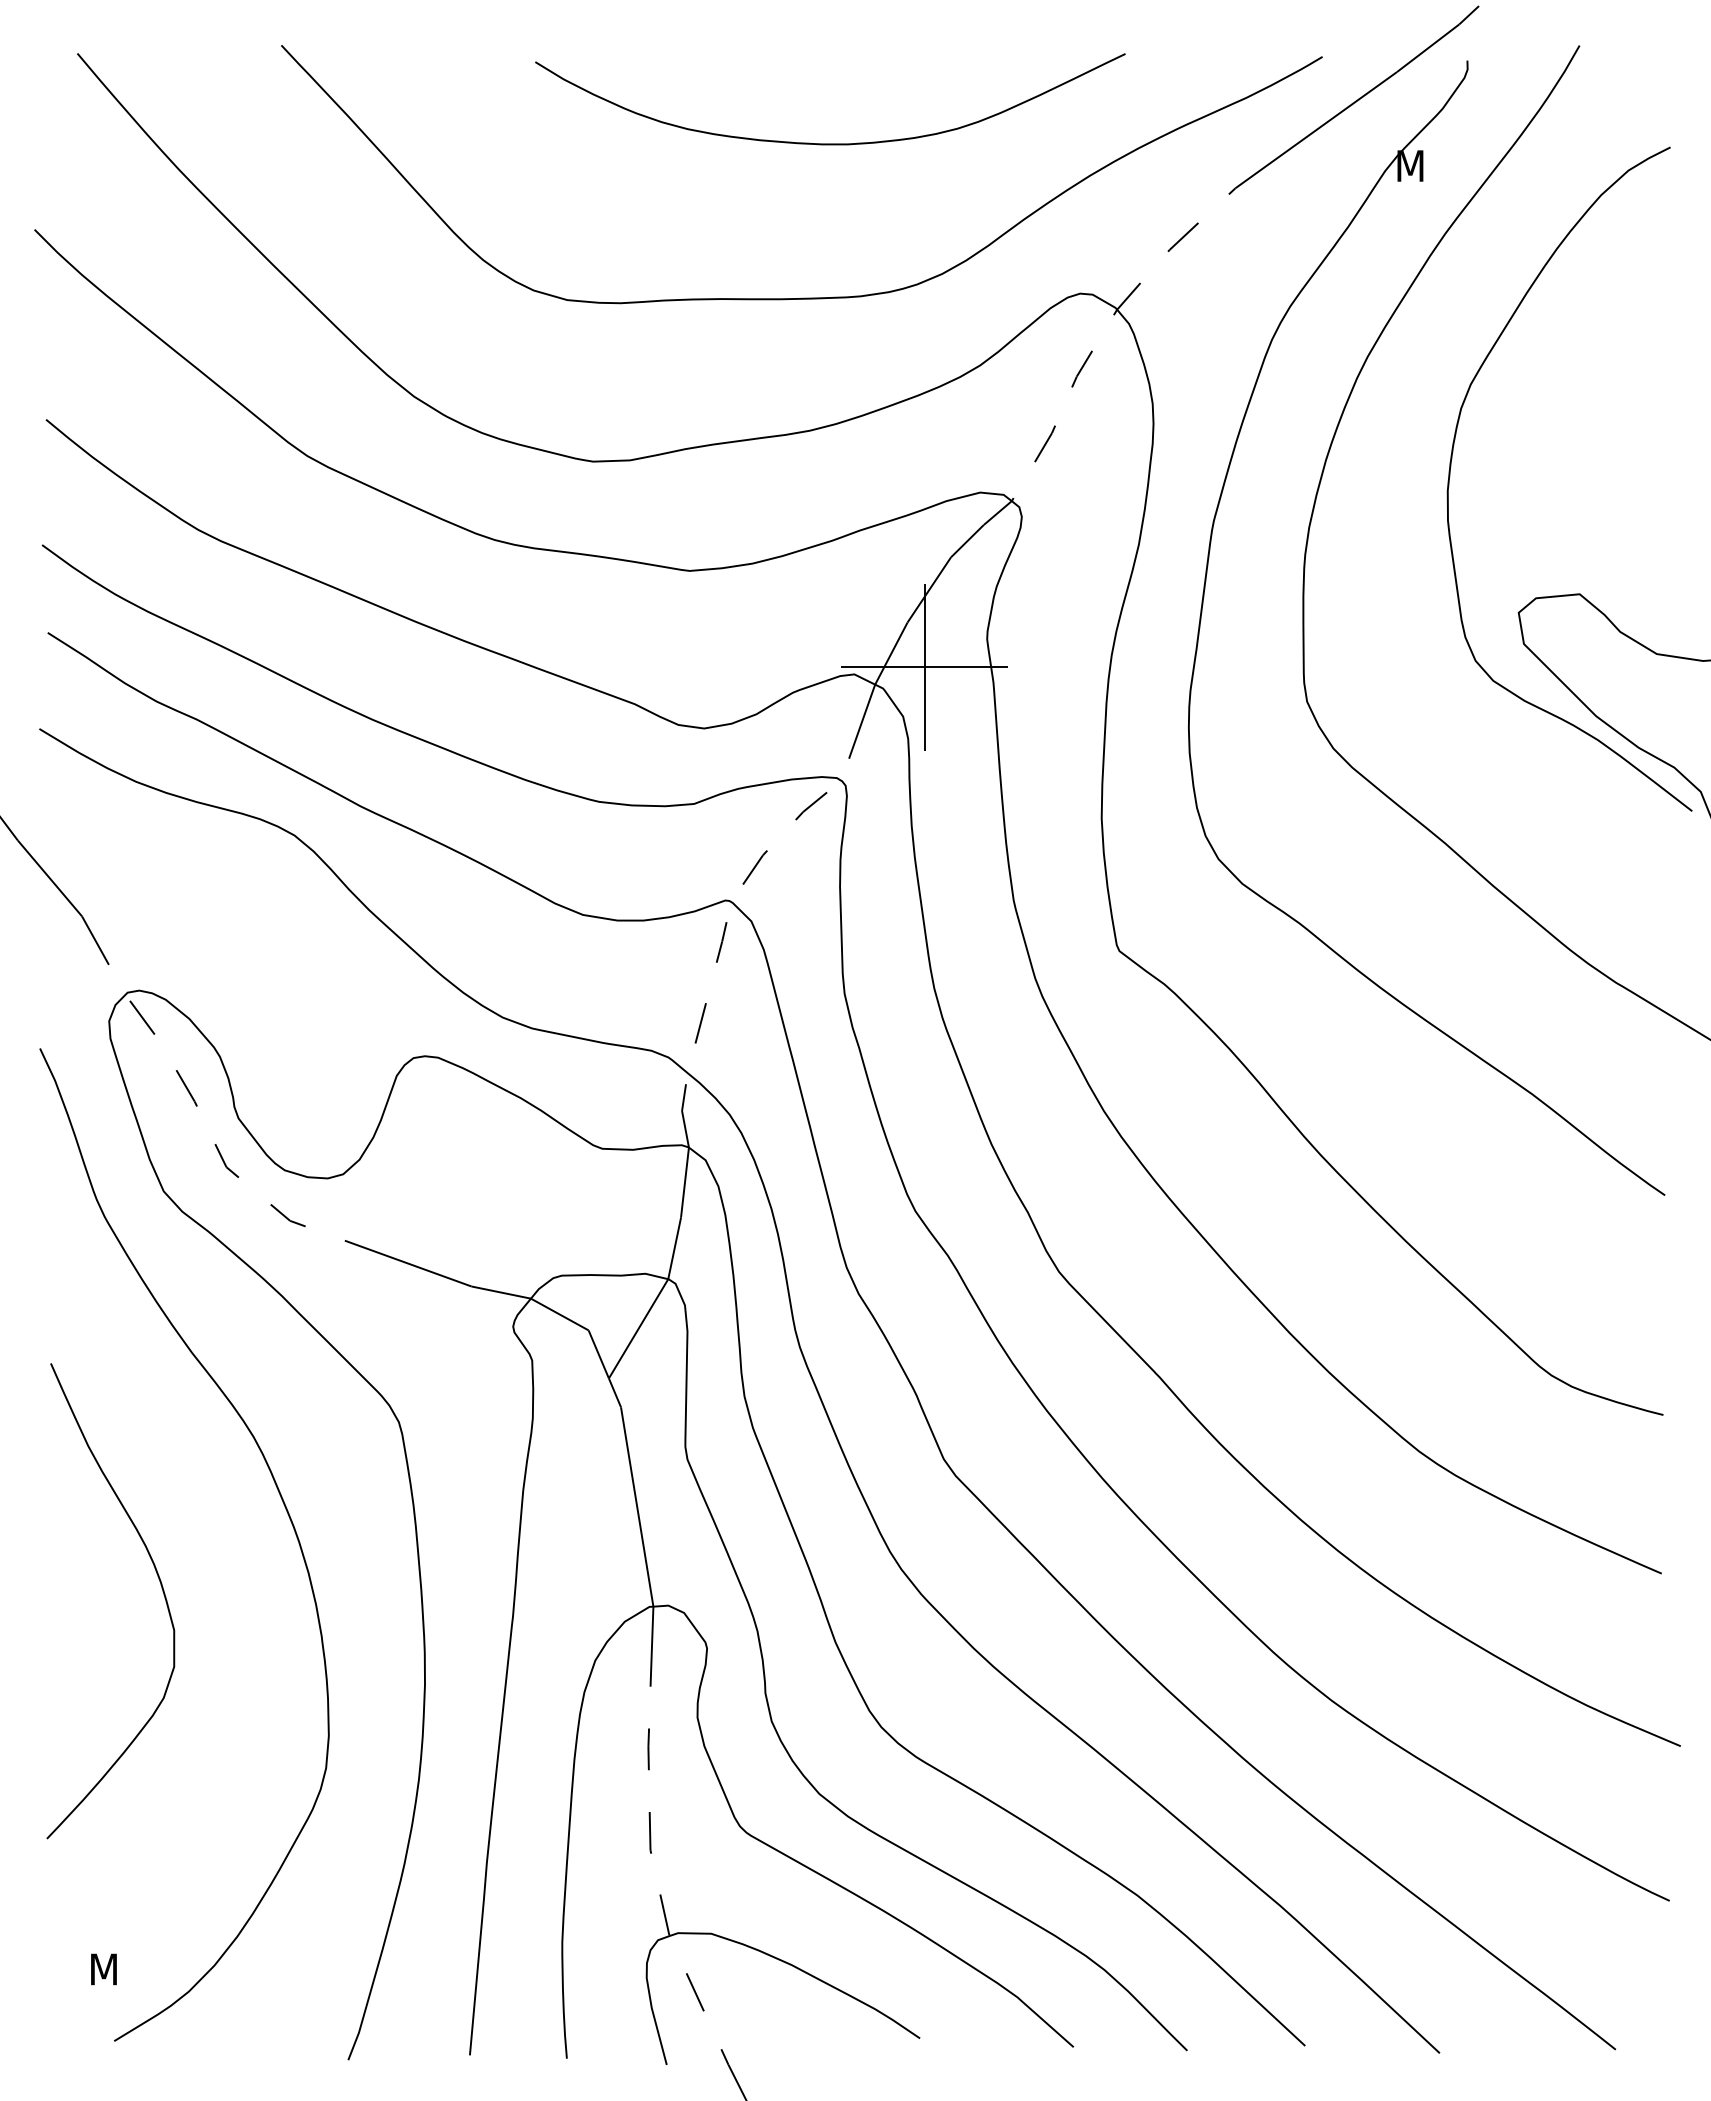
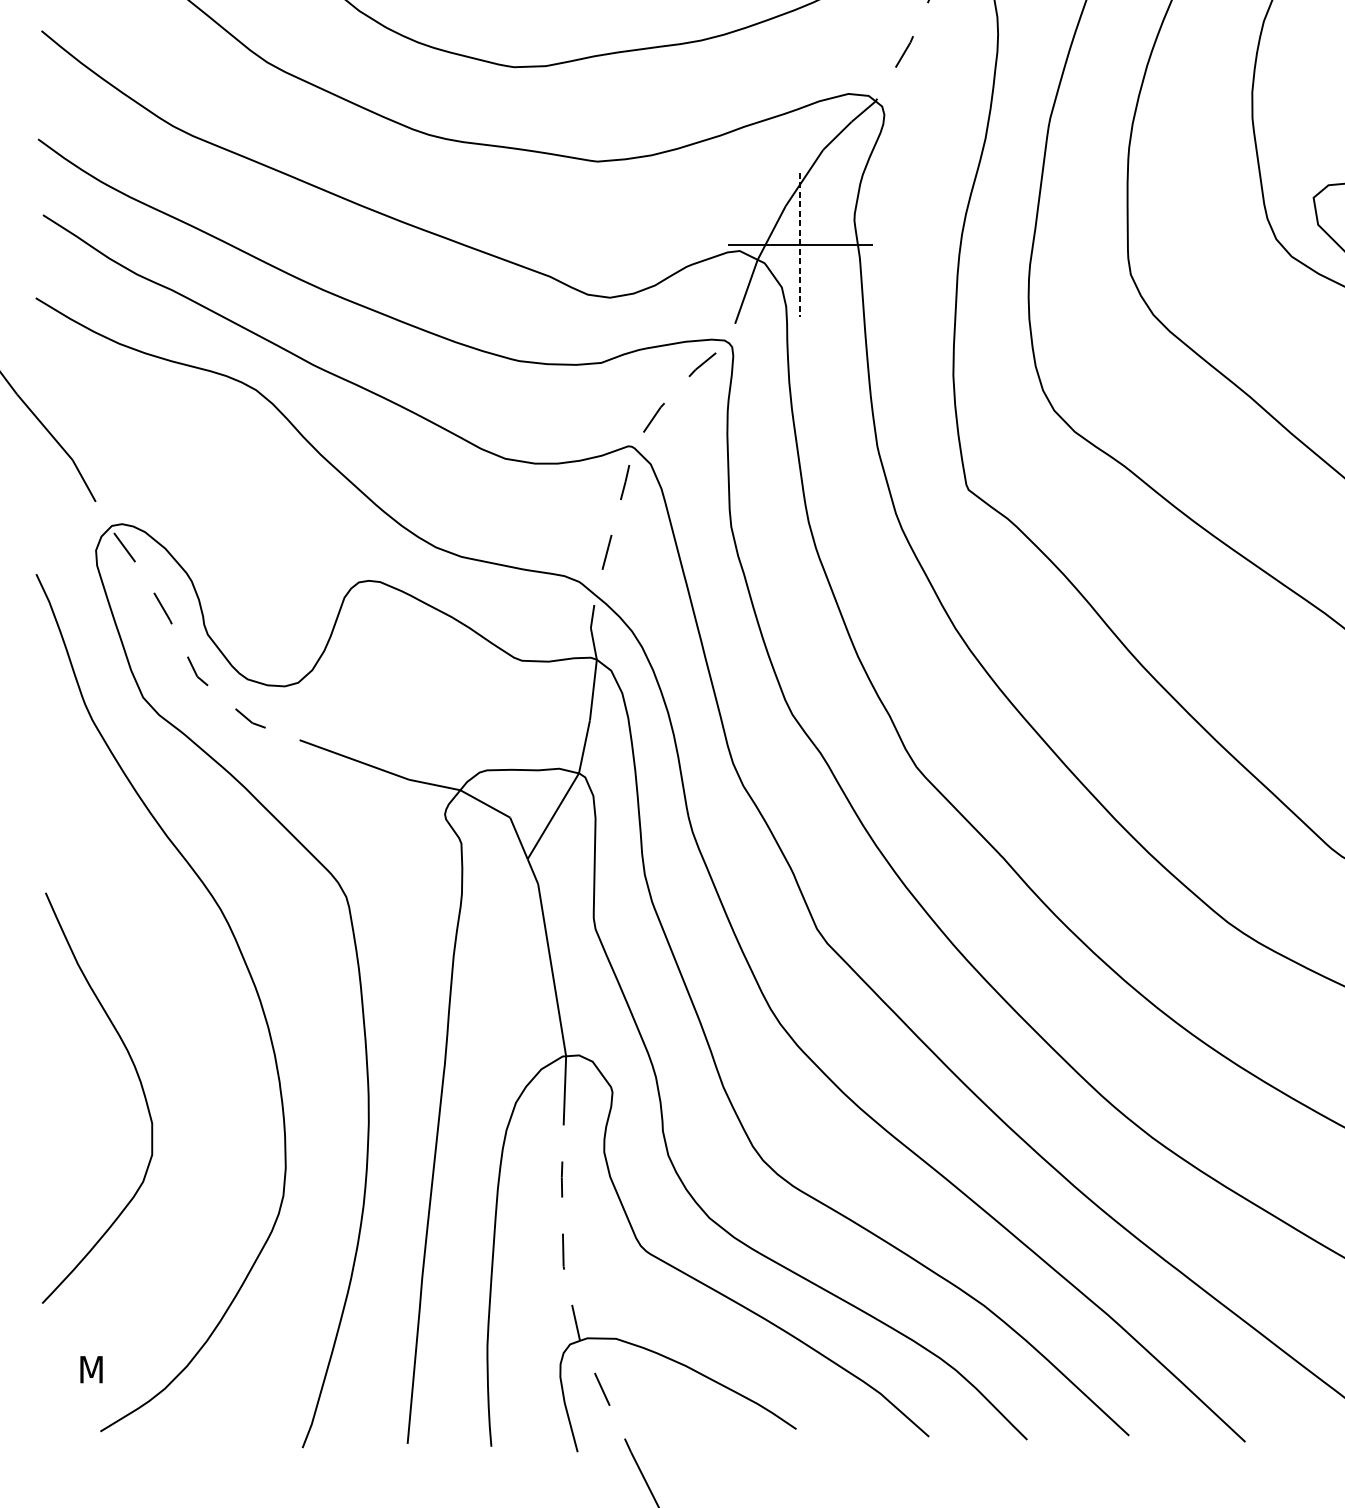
line: (924, 667) -> (800, 245), solid -> dashed
curve: (160, 1585) -> (140, 1084), moved

